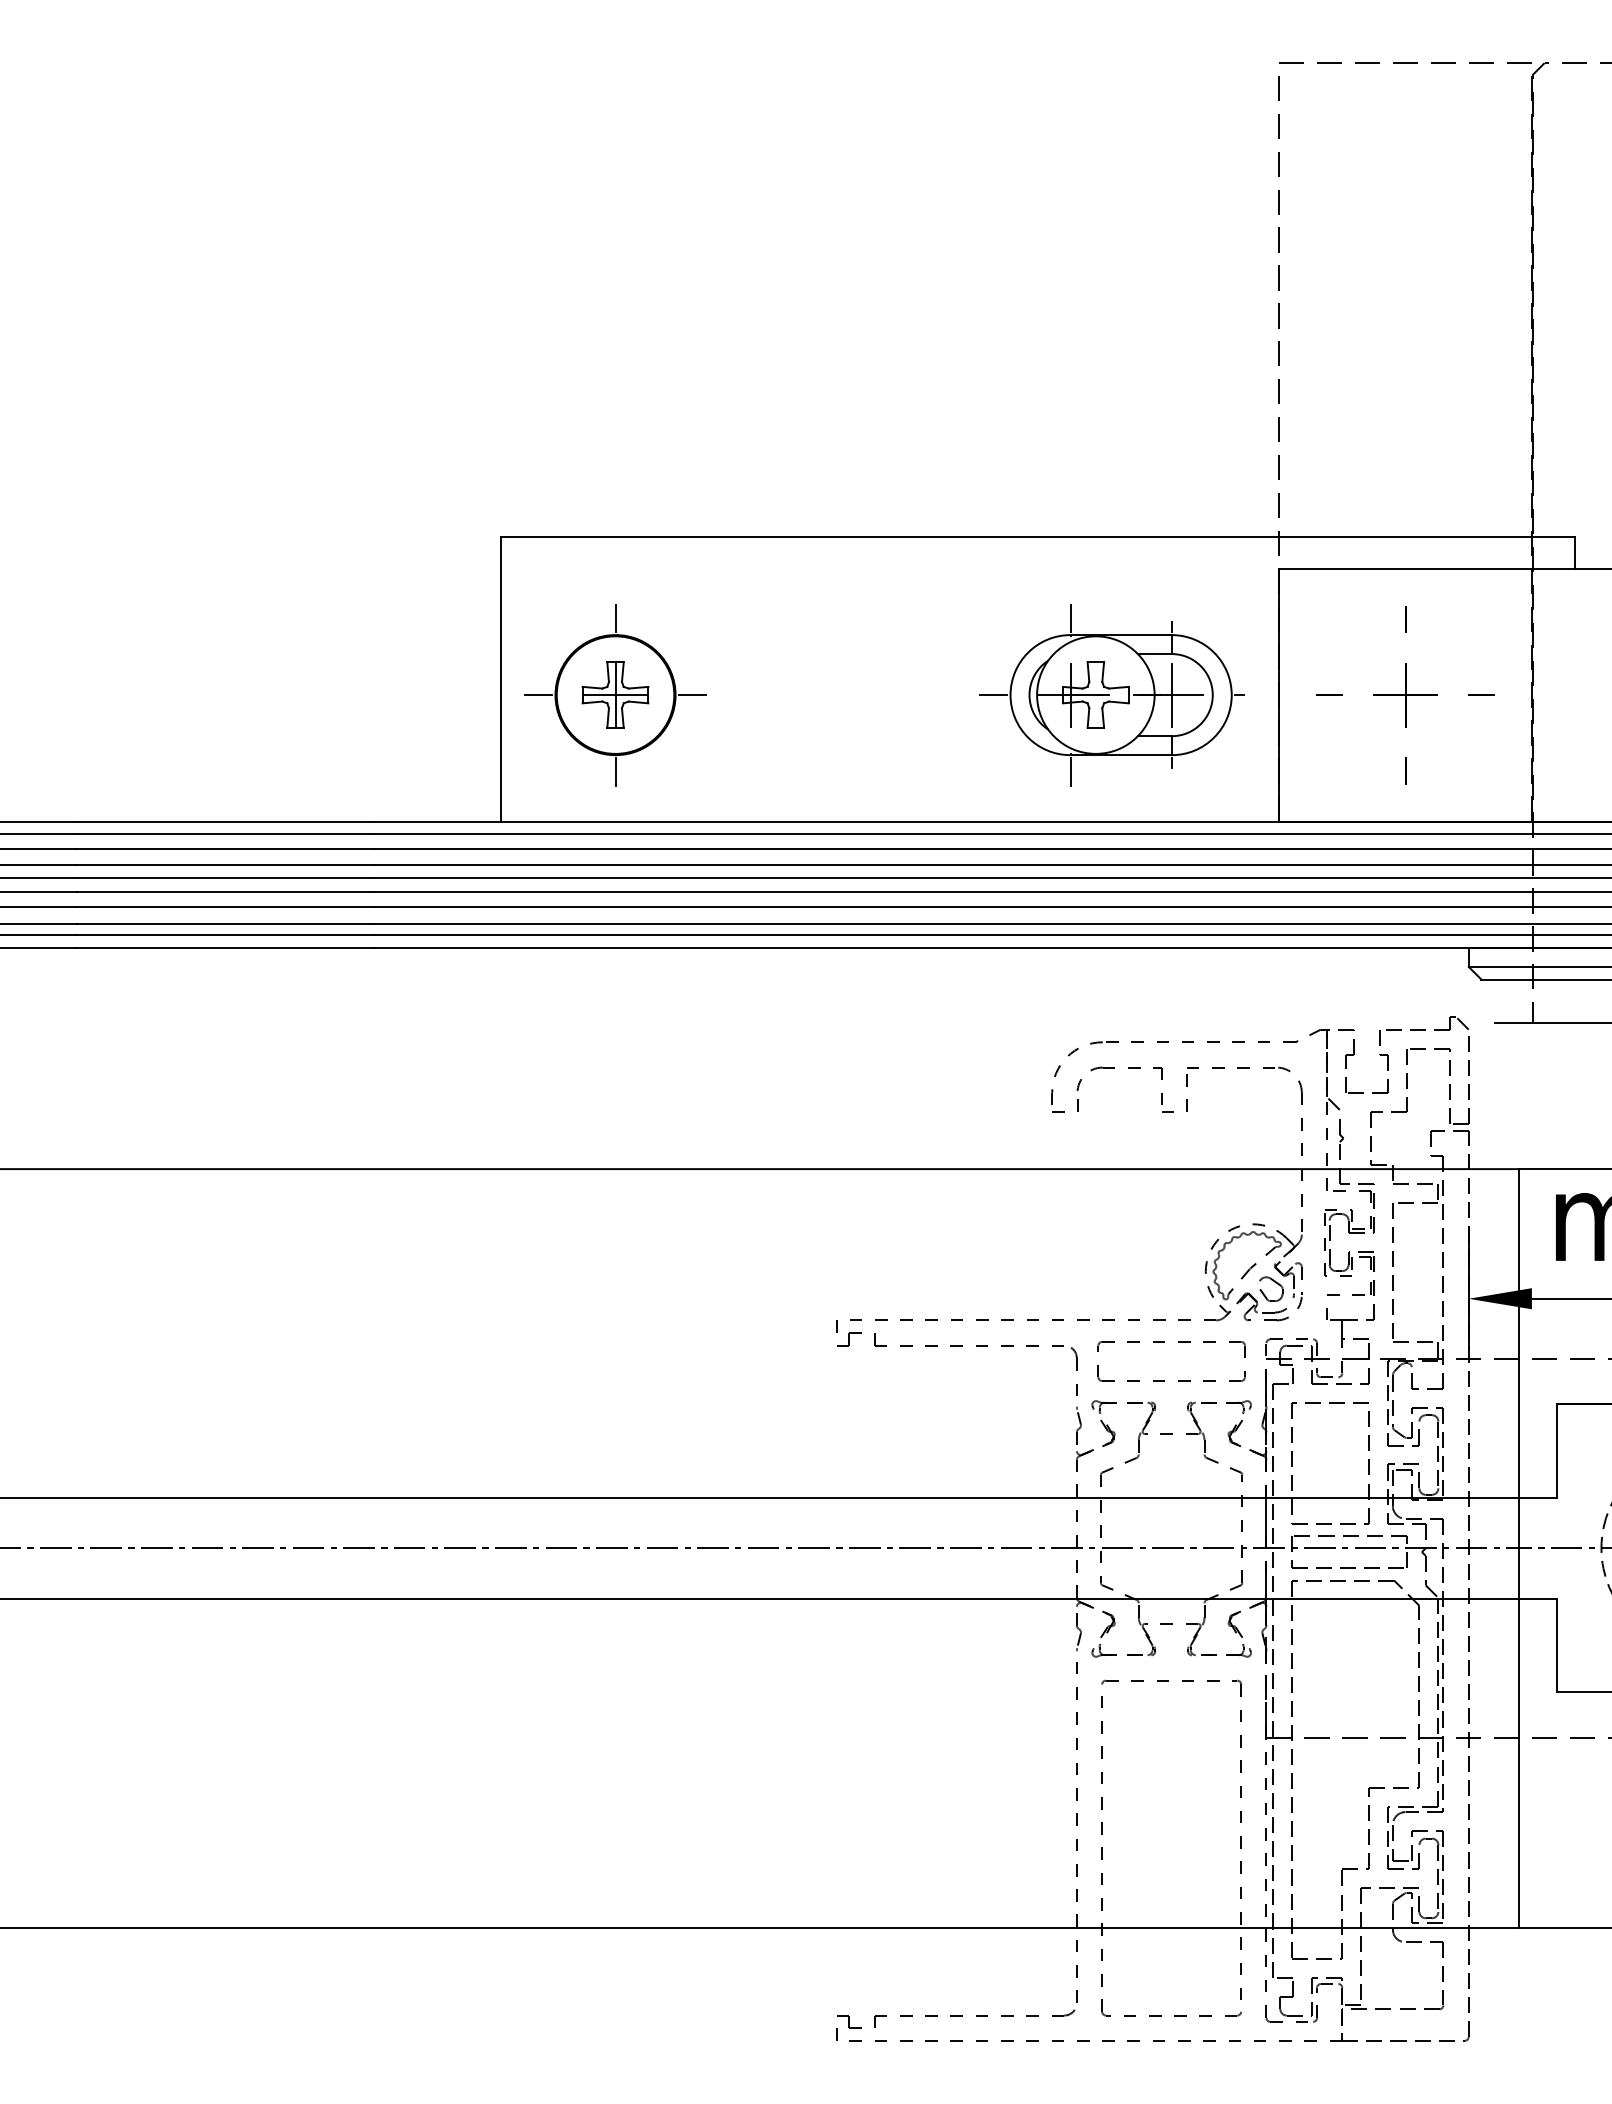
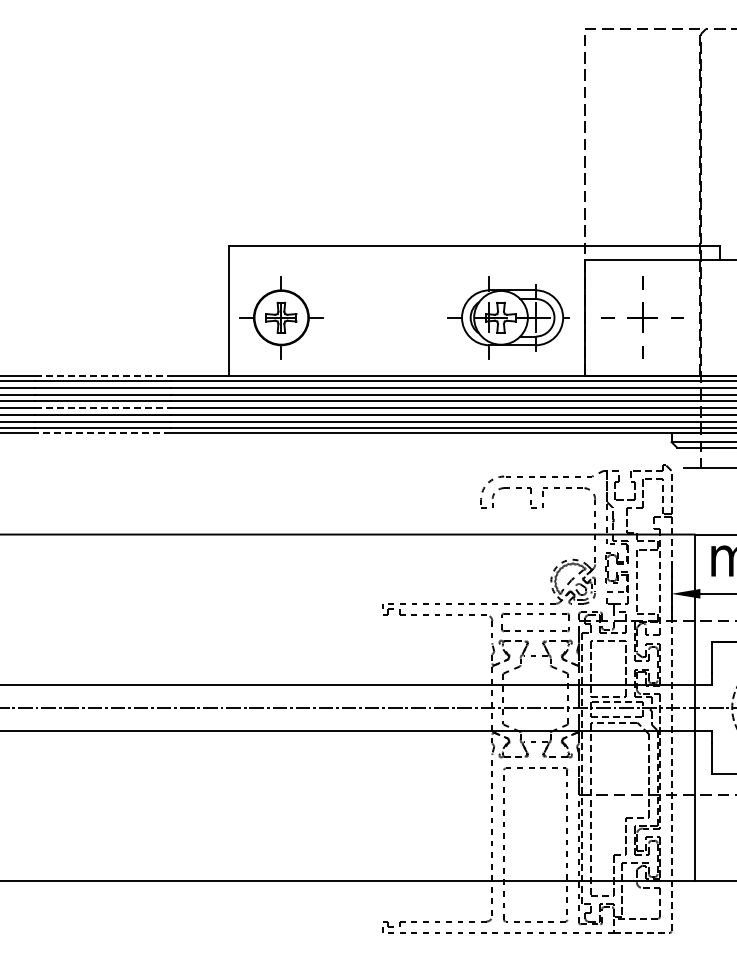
line: (226, 821) -> (103, 375), solid -> dashed
line: (226, 891) -> (103, 407), solid -> dashed
line: (226, 948) -> (103, 433), solid -> dashed

